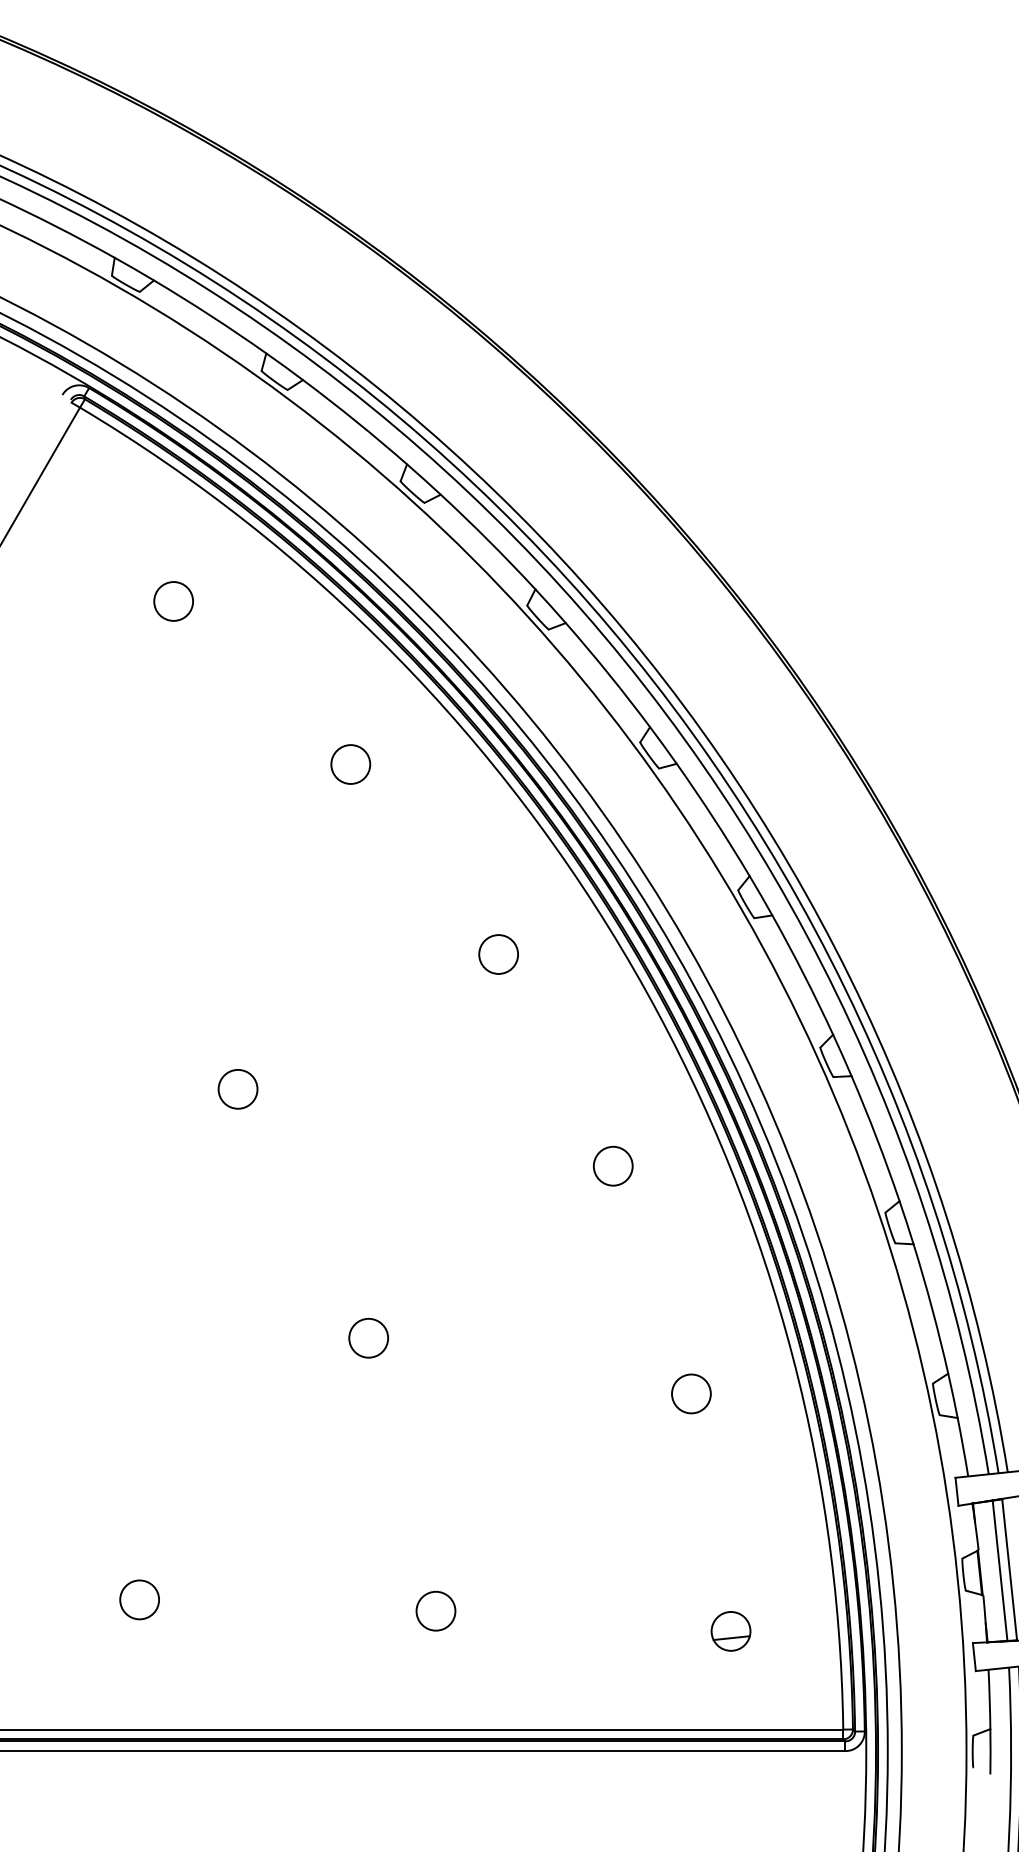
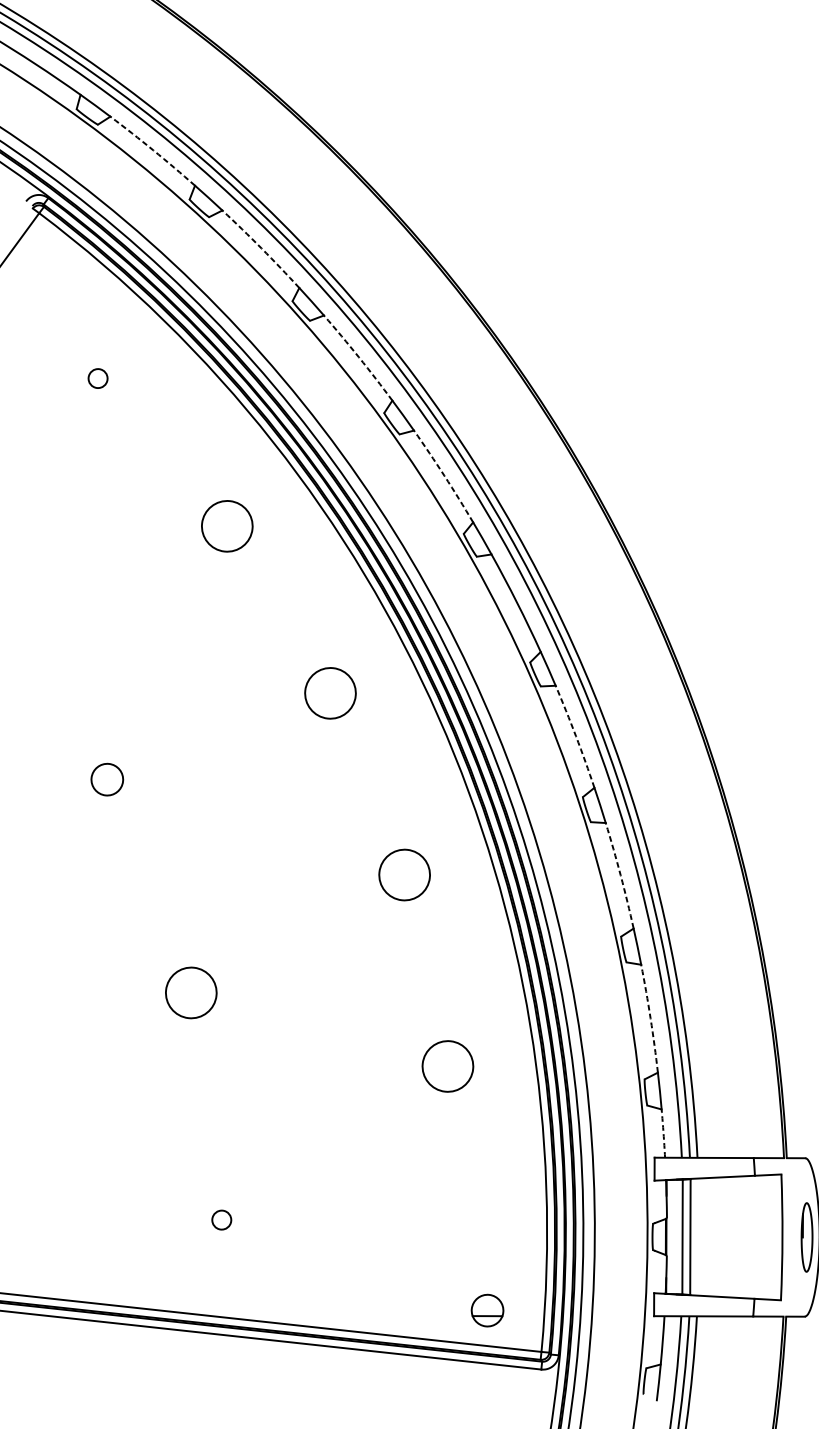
arc: (210, 315) -> (153, 150), solid -> dashed
arc: (355, 421) -> (261, 248), solid -> dashed
arc: (489, 541) -> (359, 357), solid -> dashed
circle: (173, 601) -> (97, 378), size x0.6
arc: (608, 674) -> (444, 476), solid -> dashed
circle: (350, 764) -> (227, 526), size x1.6
circle: (498, 954) -> (330, 693), size x1.6
arc: (803, 974) -> (575, 736), solid -> dashed
arc: (876, 1138) -> (620, 875), solid -> dashed
circle: (612, 1165) -> (404, 874), size x1.6
arc: (932, 1308) -> (650, 1018), solid -> dashed
circle: (368, 1337) -> (191, 992), size x1.6
circle: (691, 1393) -> (448, 1066), size x1.6
arc: (963, 1447) -> (663, 1133), solid -> dashed
circle: (435, 1610) -> (221, 1219), size x0.6
part: (730, 1631) -> (487, 1310), moved

